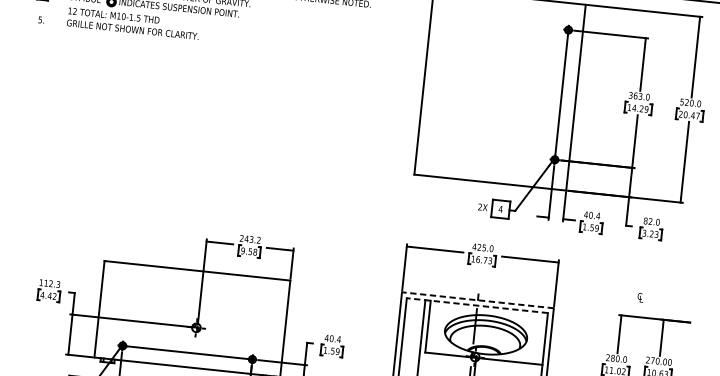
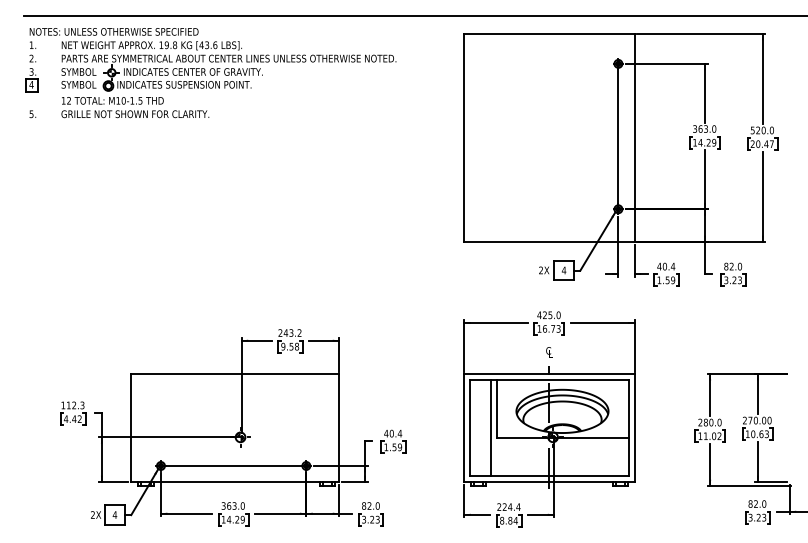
text: (640, 297) -> (549, 352), moved
line: (477, 300) -> (548, 374), dashed -> solid
line: (476, 305) -> (548, 380), dashed -> solid

